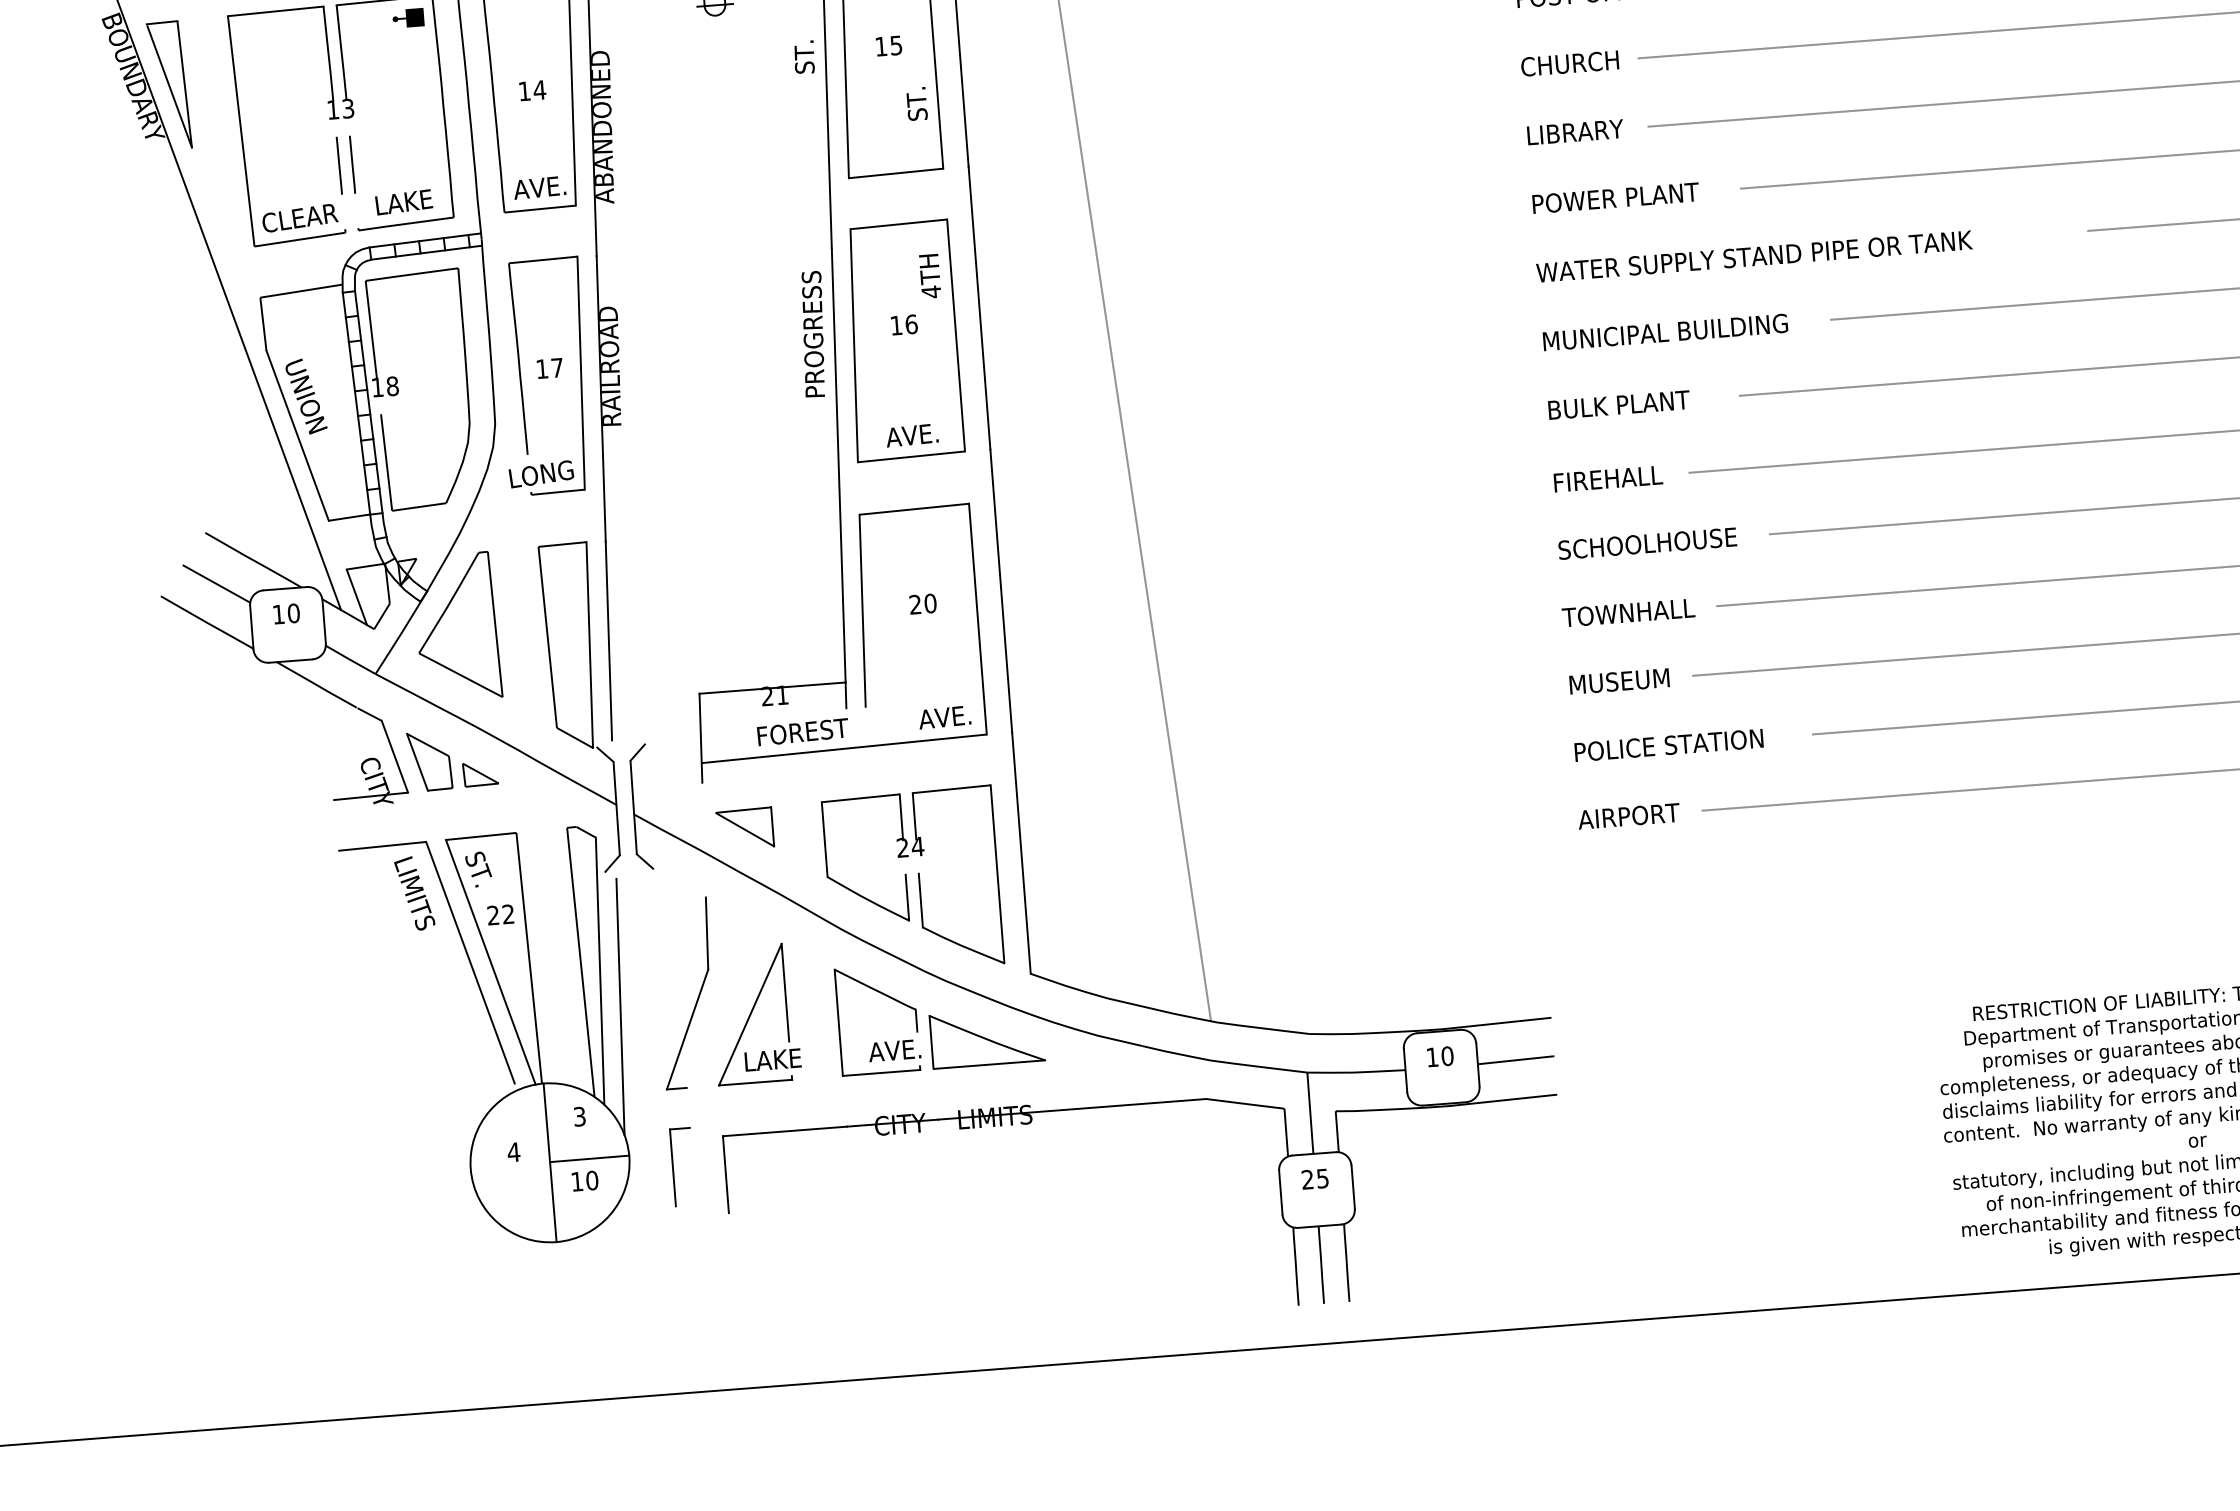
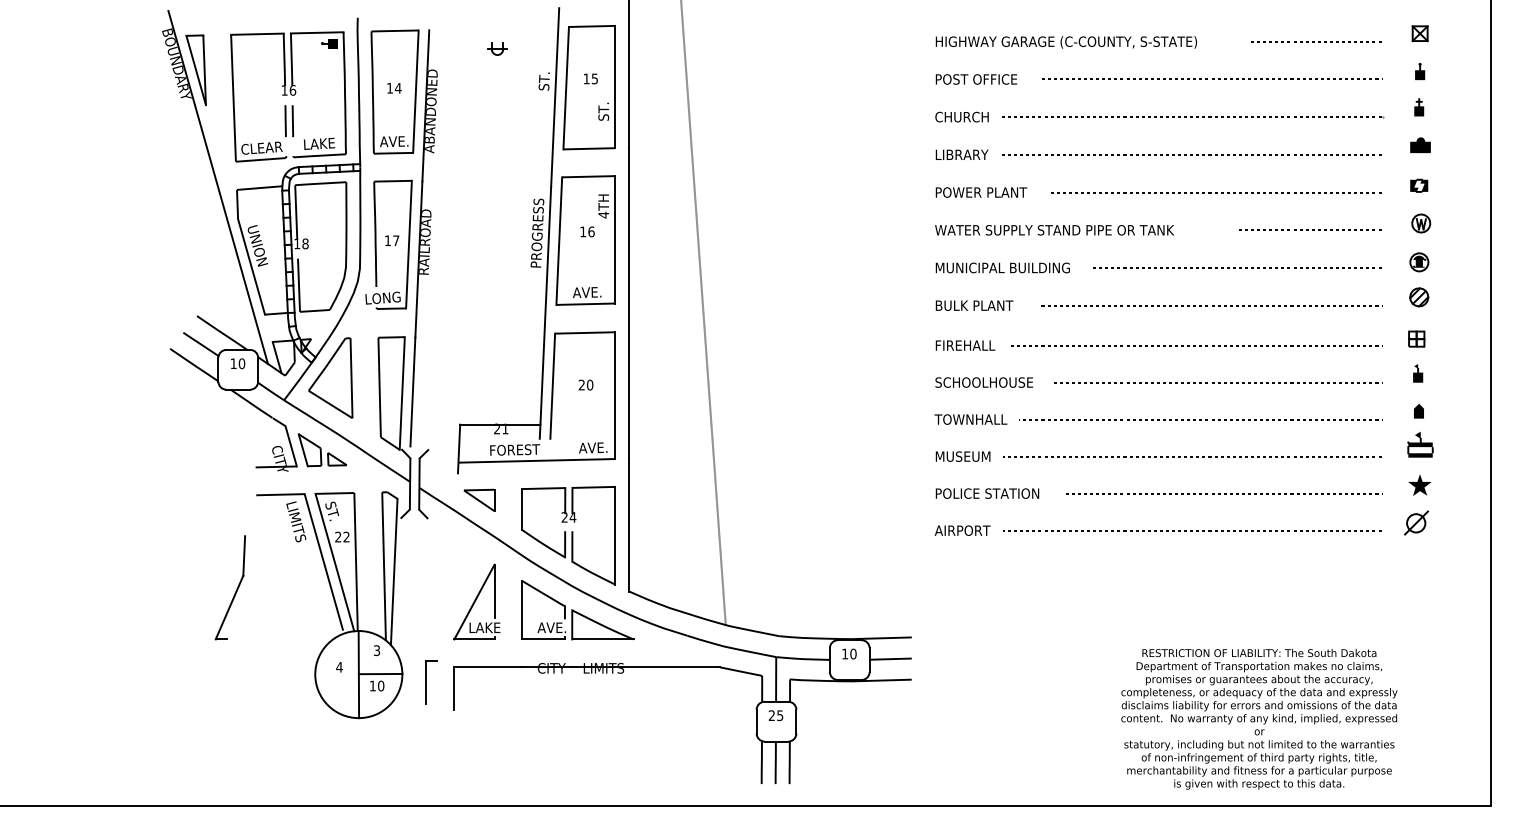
text: (347, 108) -> (292, 90), 13 -> 16
part: (697, 993) -> (236, 588), moved
line: (619, 1007) -> (403, 592), removed

